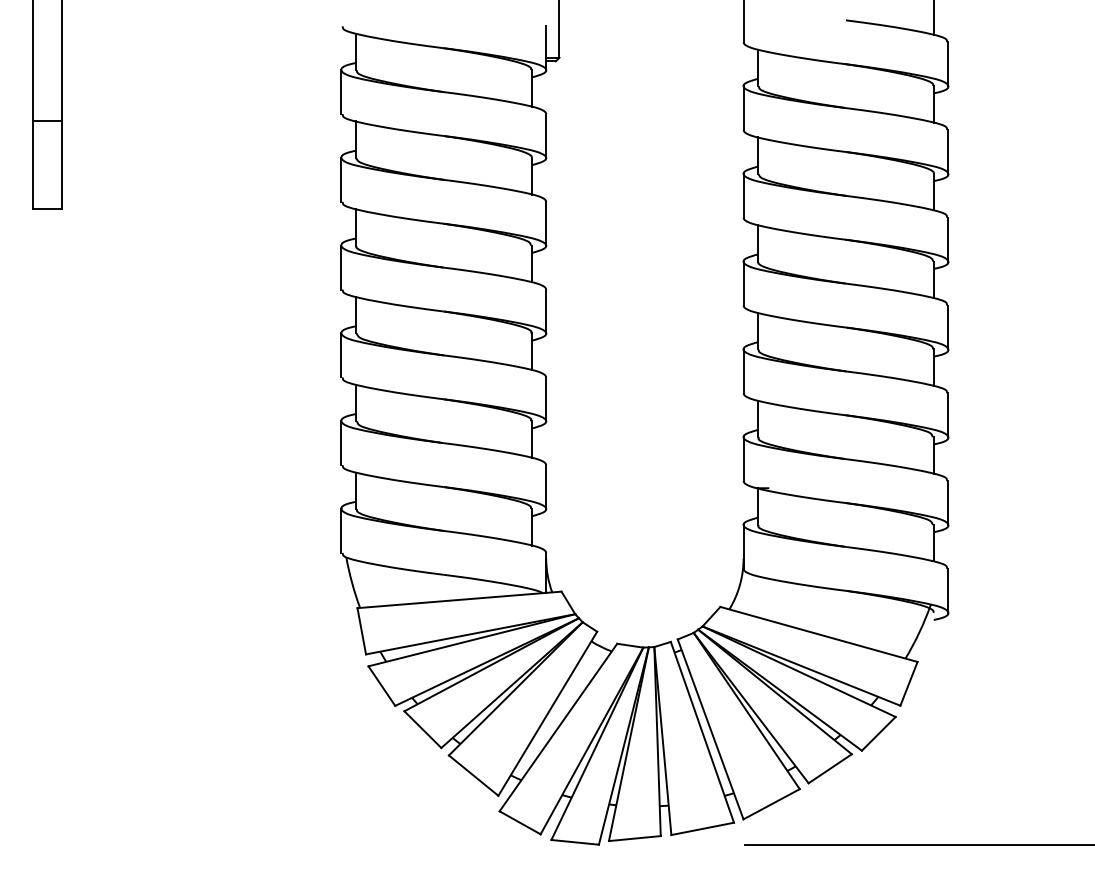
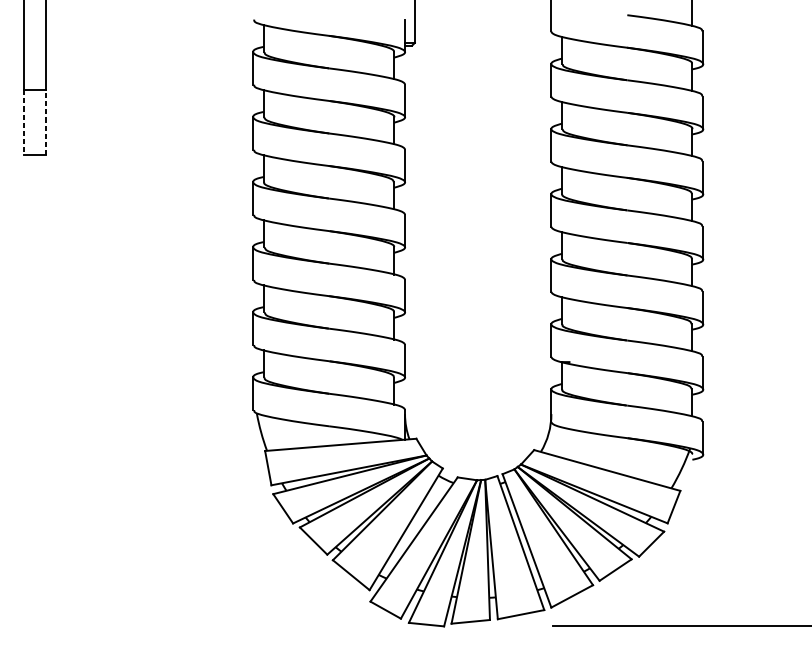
line: (32, 165) -> (24, 122), solid -> dashed
line: (62, 165) -> (46, 122), solid -> dashed

